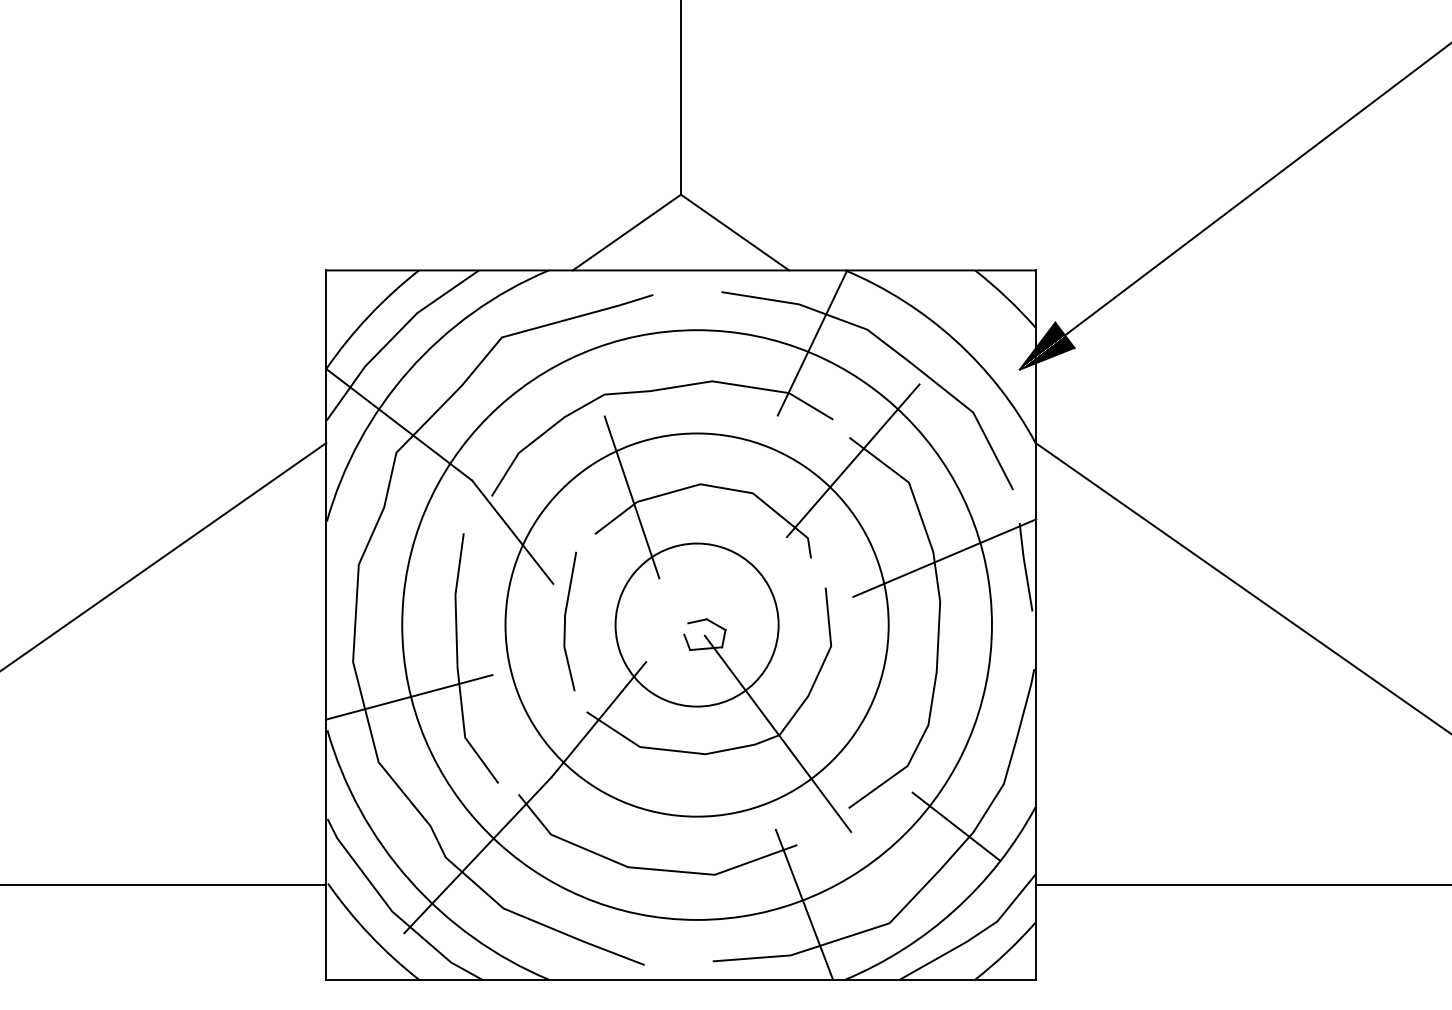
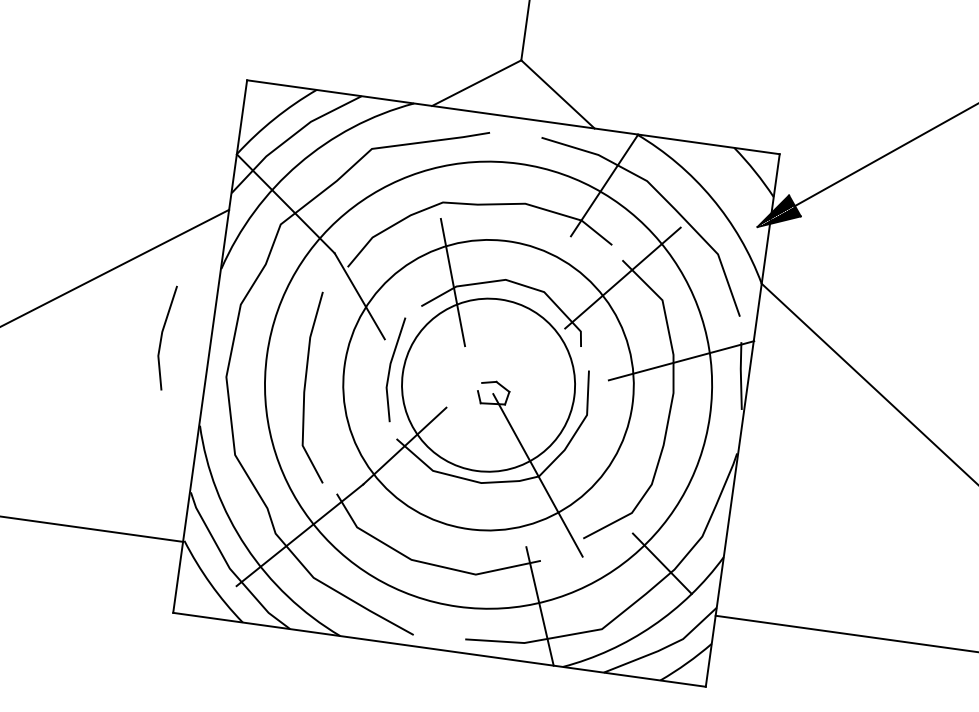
line: (261, 621) -> (161, 337), added
circle: (696, 624) -> (488, 384), size x1.4
line: (409, 697) -> (265, 409), removed

